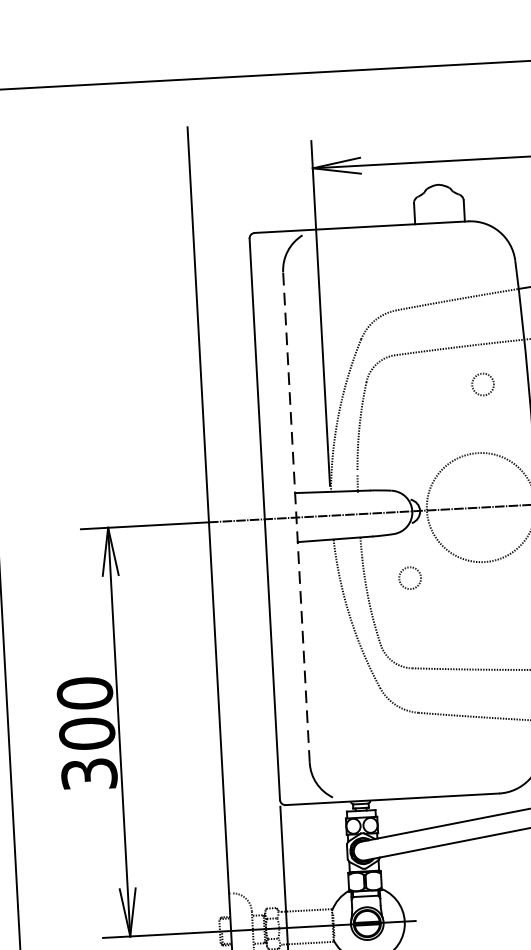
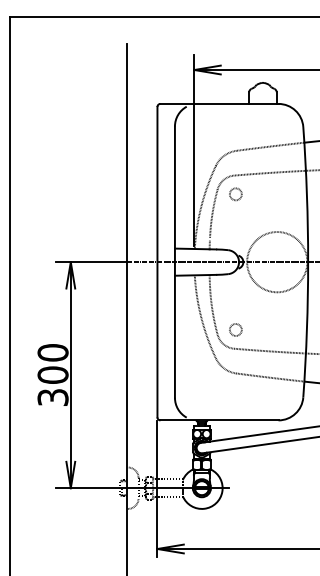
circle: (482, 384) -> (235, 194), moved
line: (295, 518) -> (174, 262), dashed -> solid
circle: (409, 577) -> (235, 329), moved

